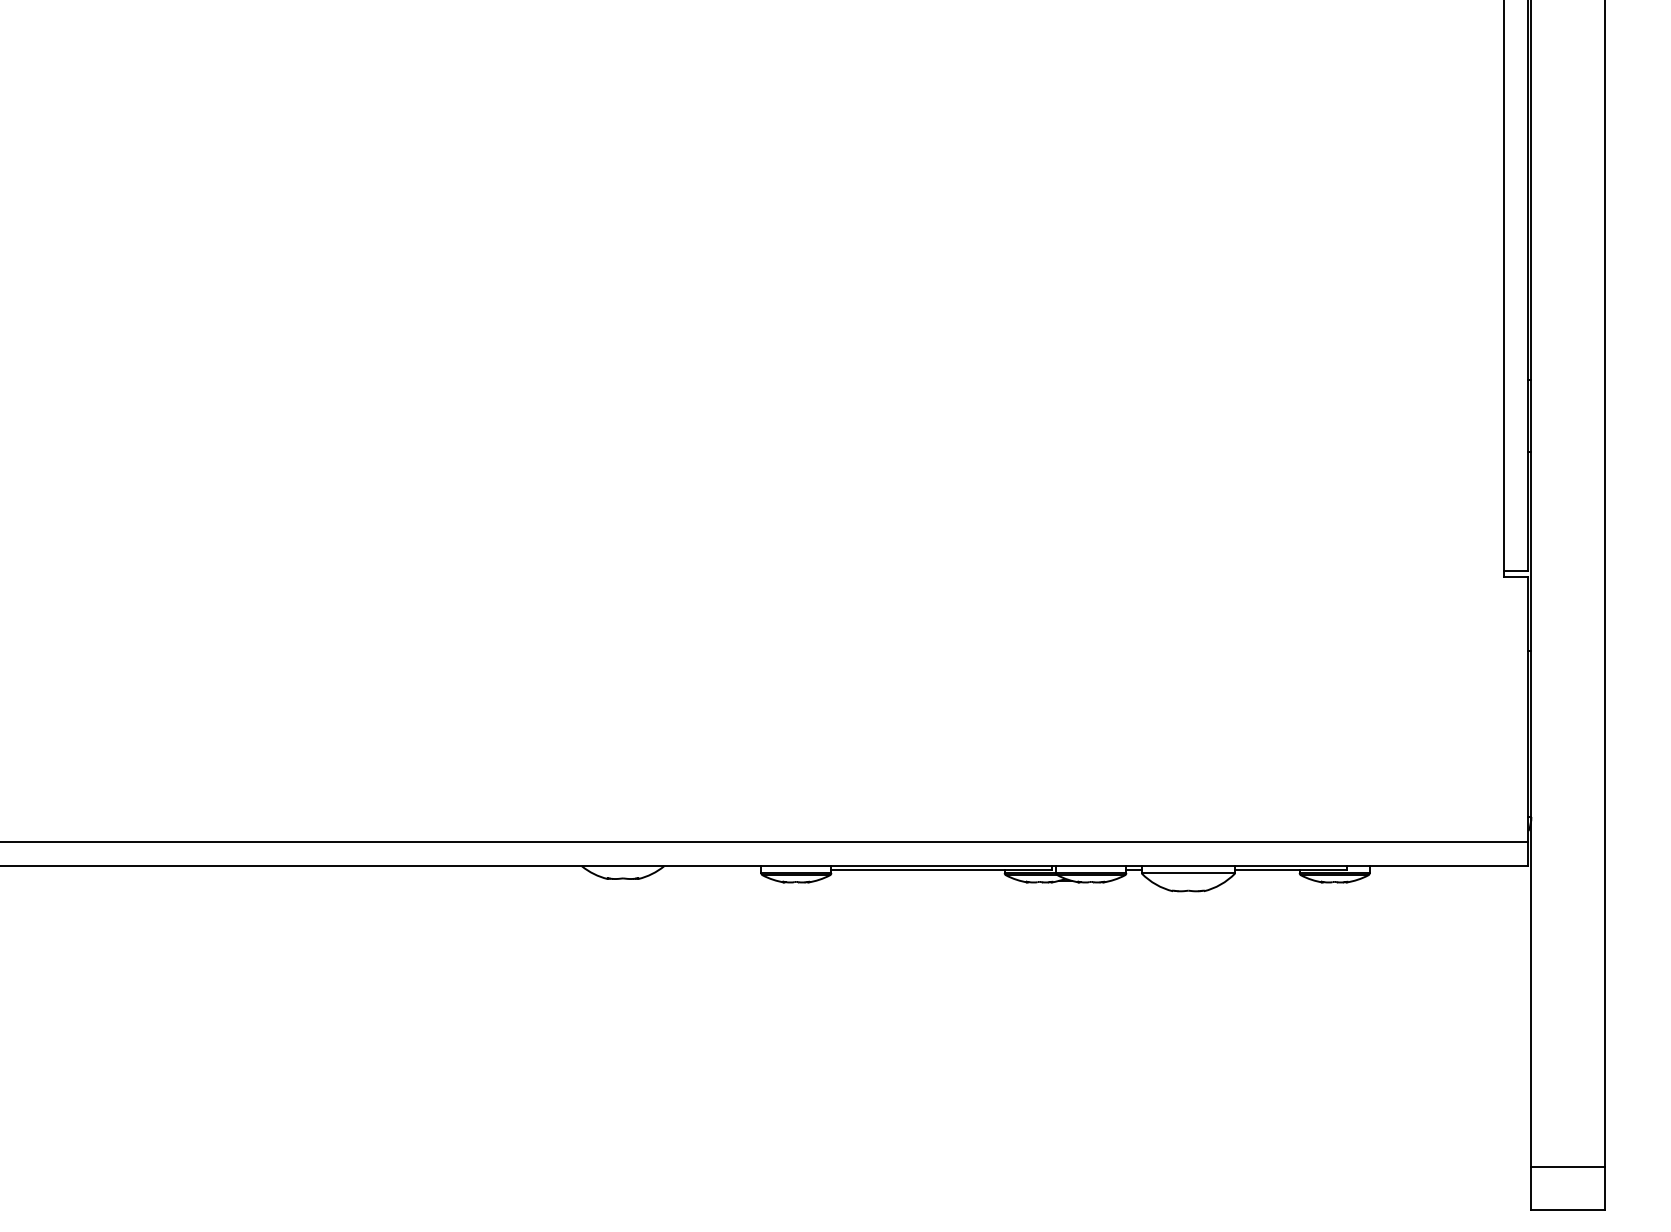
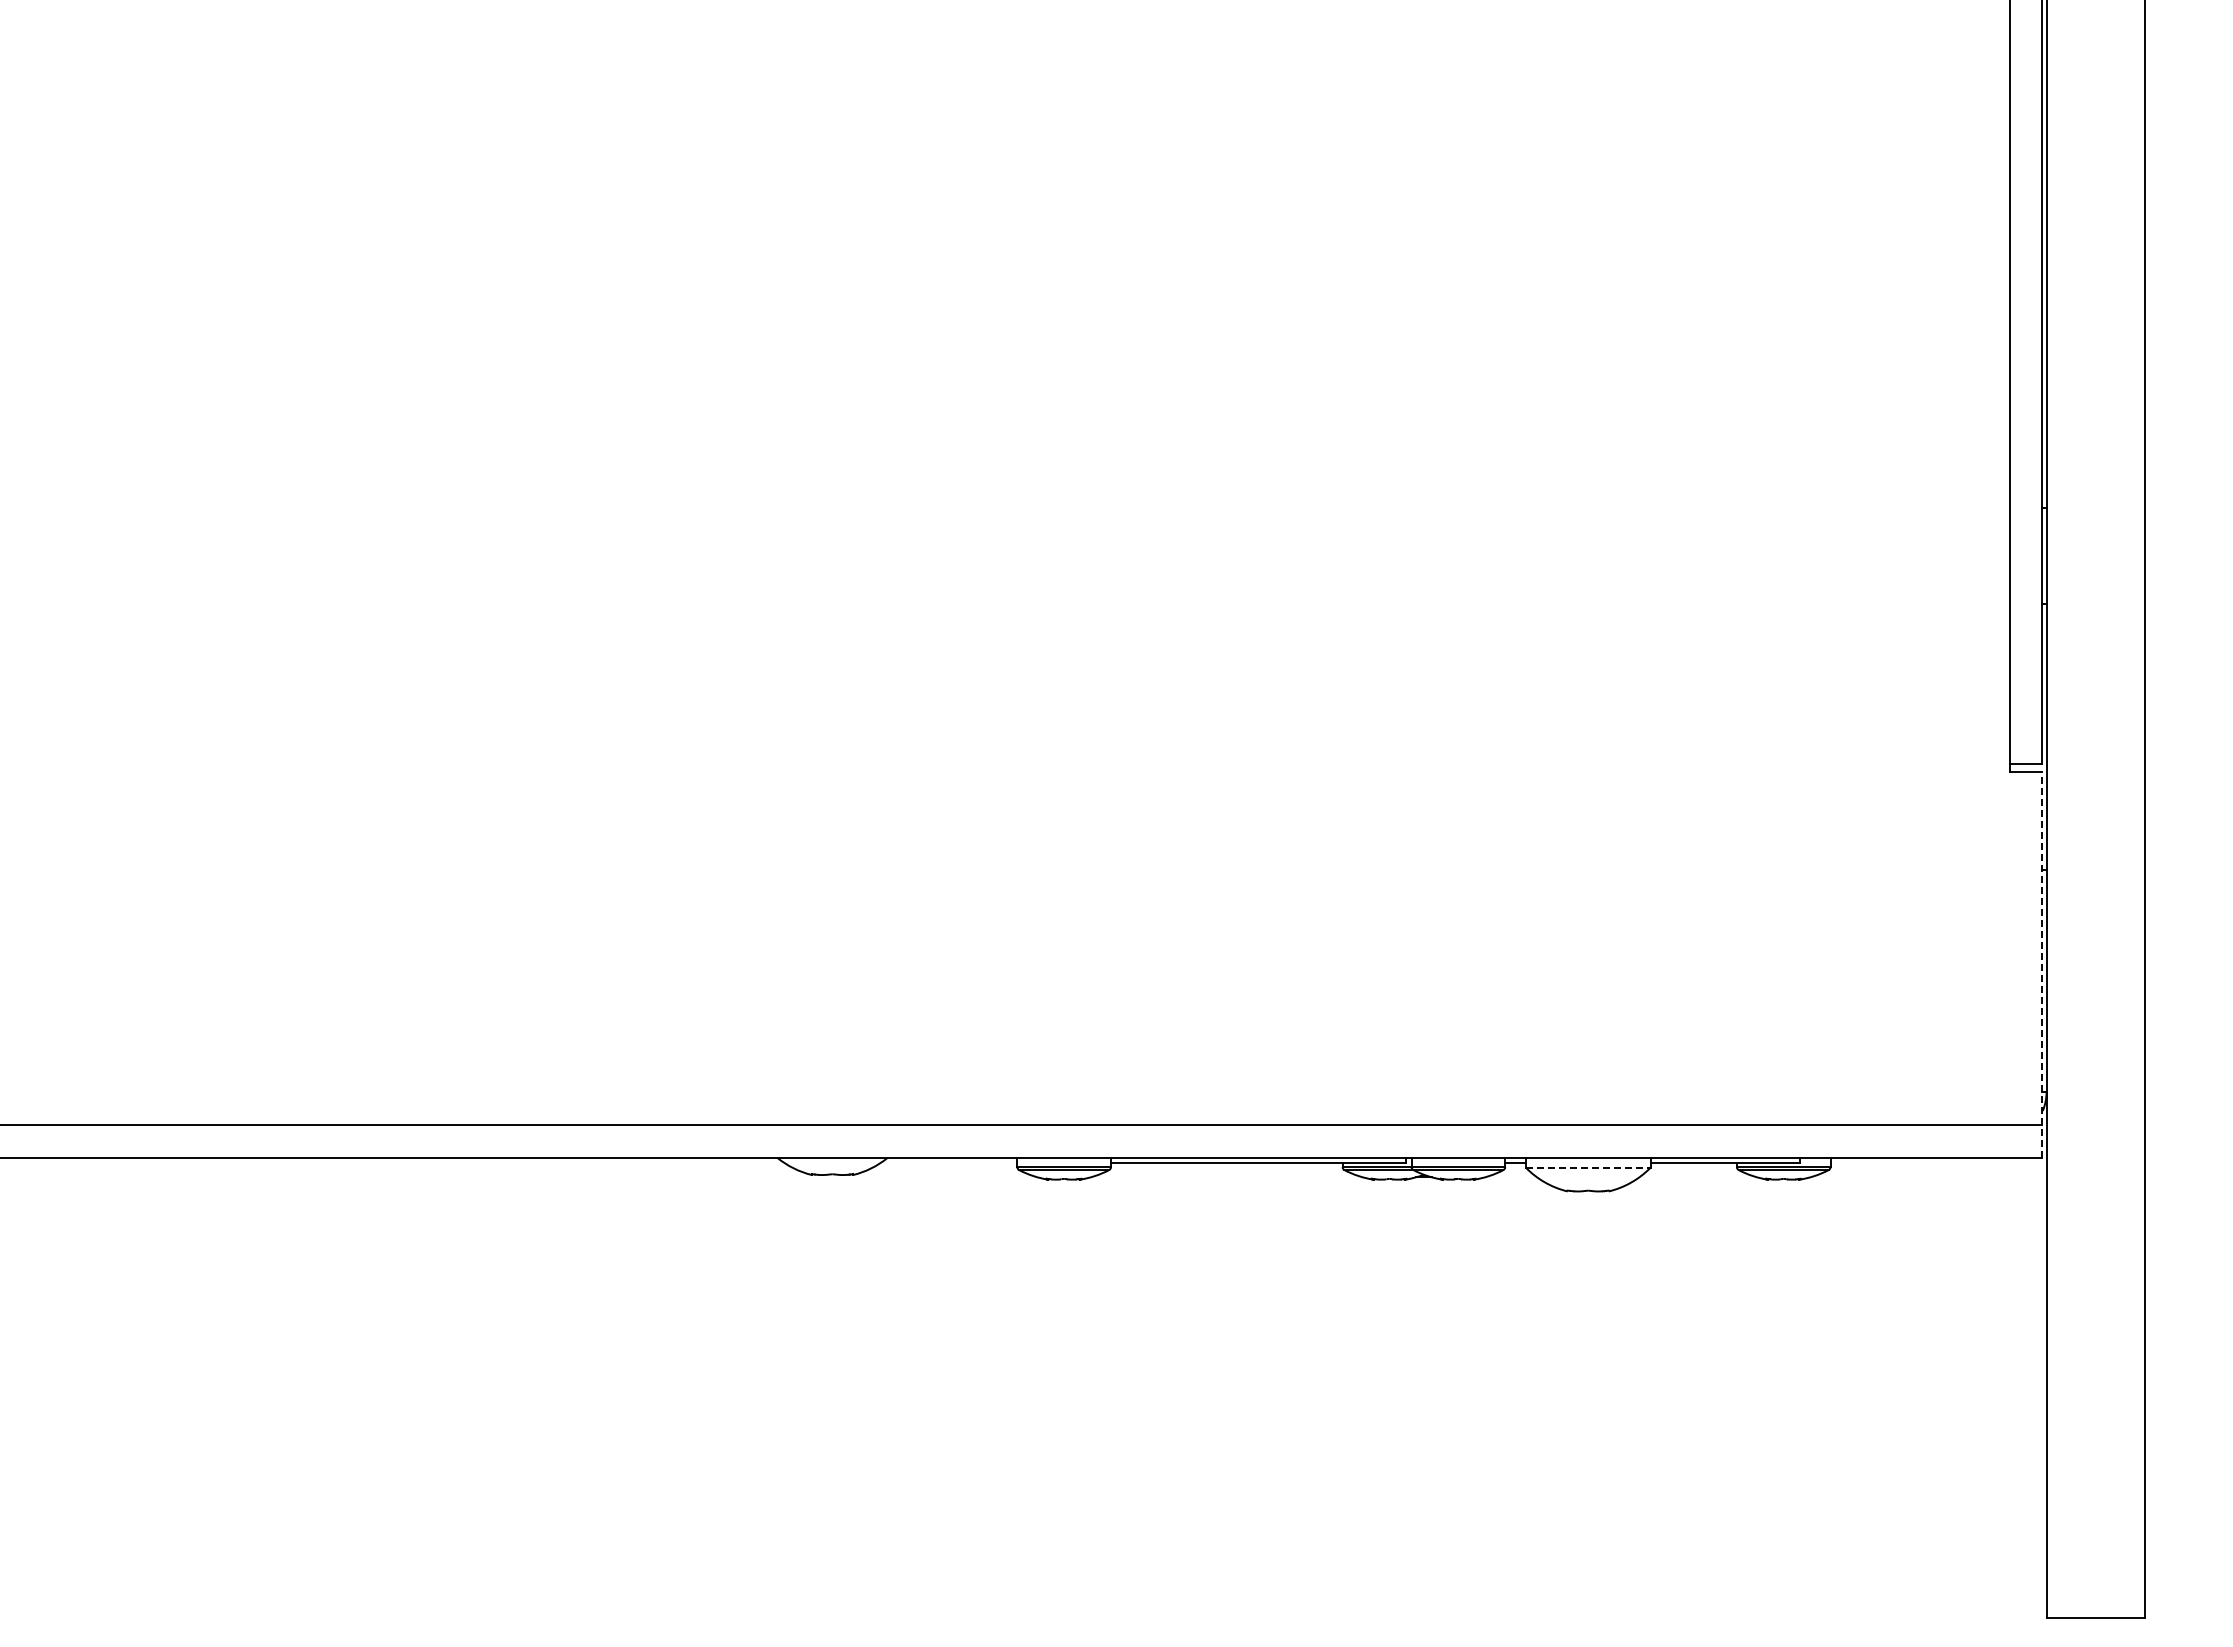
line: (1528, 721) -> (2042, 964), solid -> dashed
line: (1188, 873) -> (1588, 1167), solid -> dashed
line: (1567, 1167) -> (2095, 1560), removed

